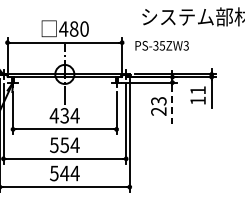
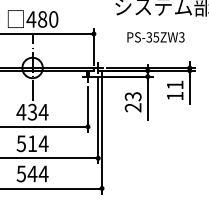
text: (161, 45) -> (155, 37), moved
line: (172, 104) -> (147, 100), dashed -> solid
text: (64, 145) -> (32, 144), 554 -> 514

